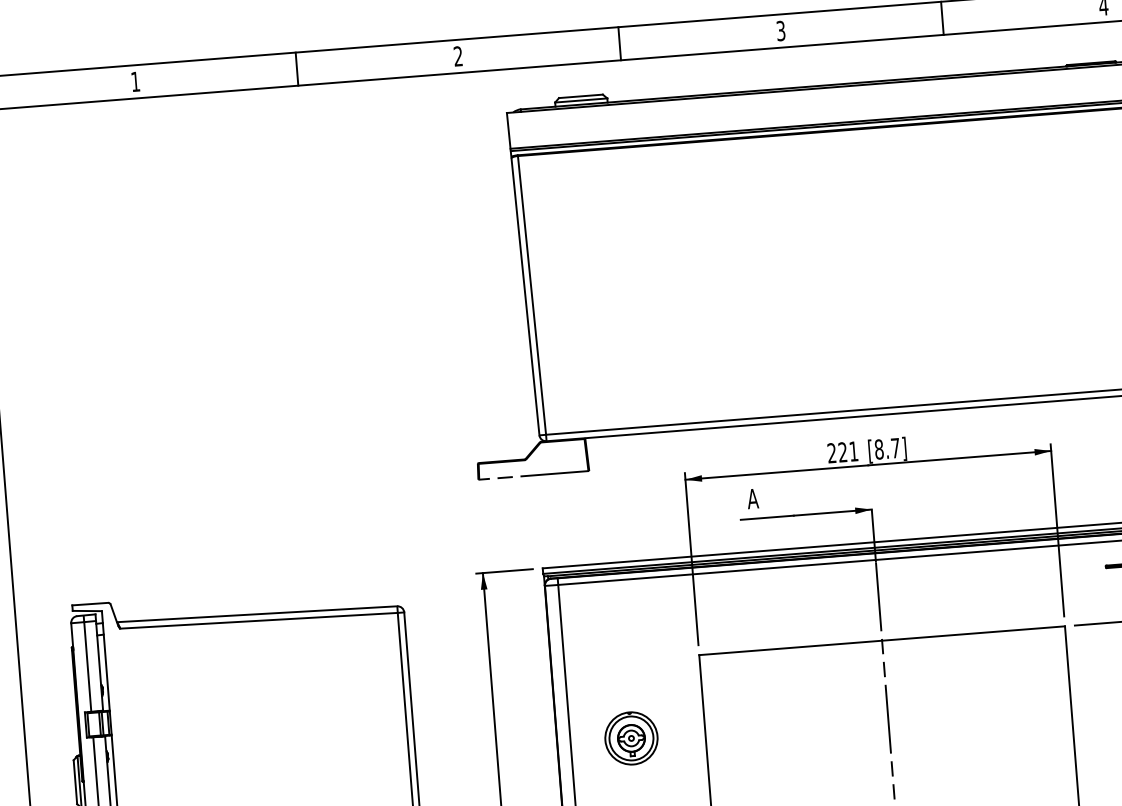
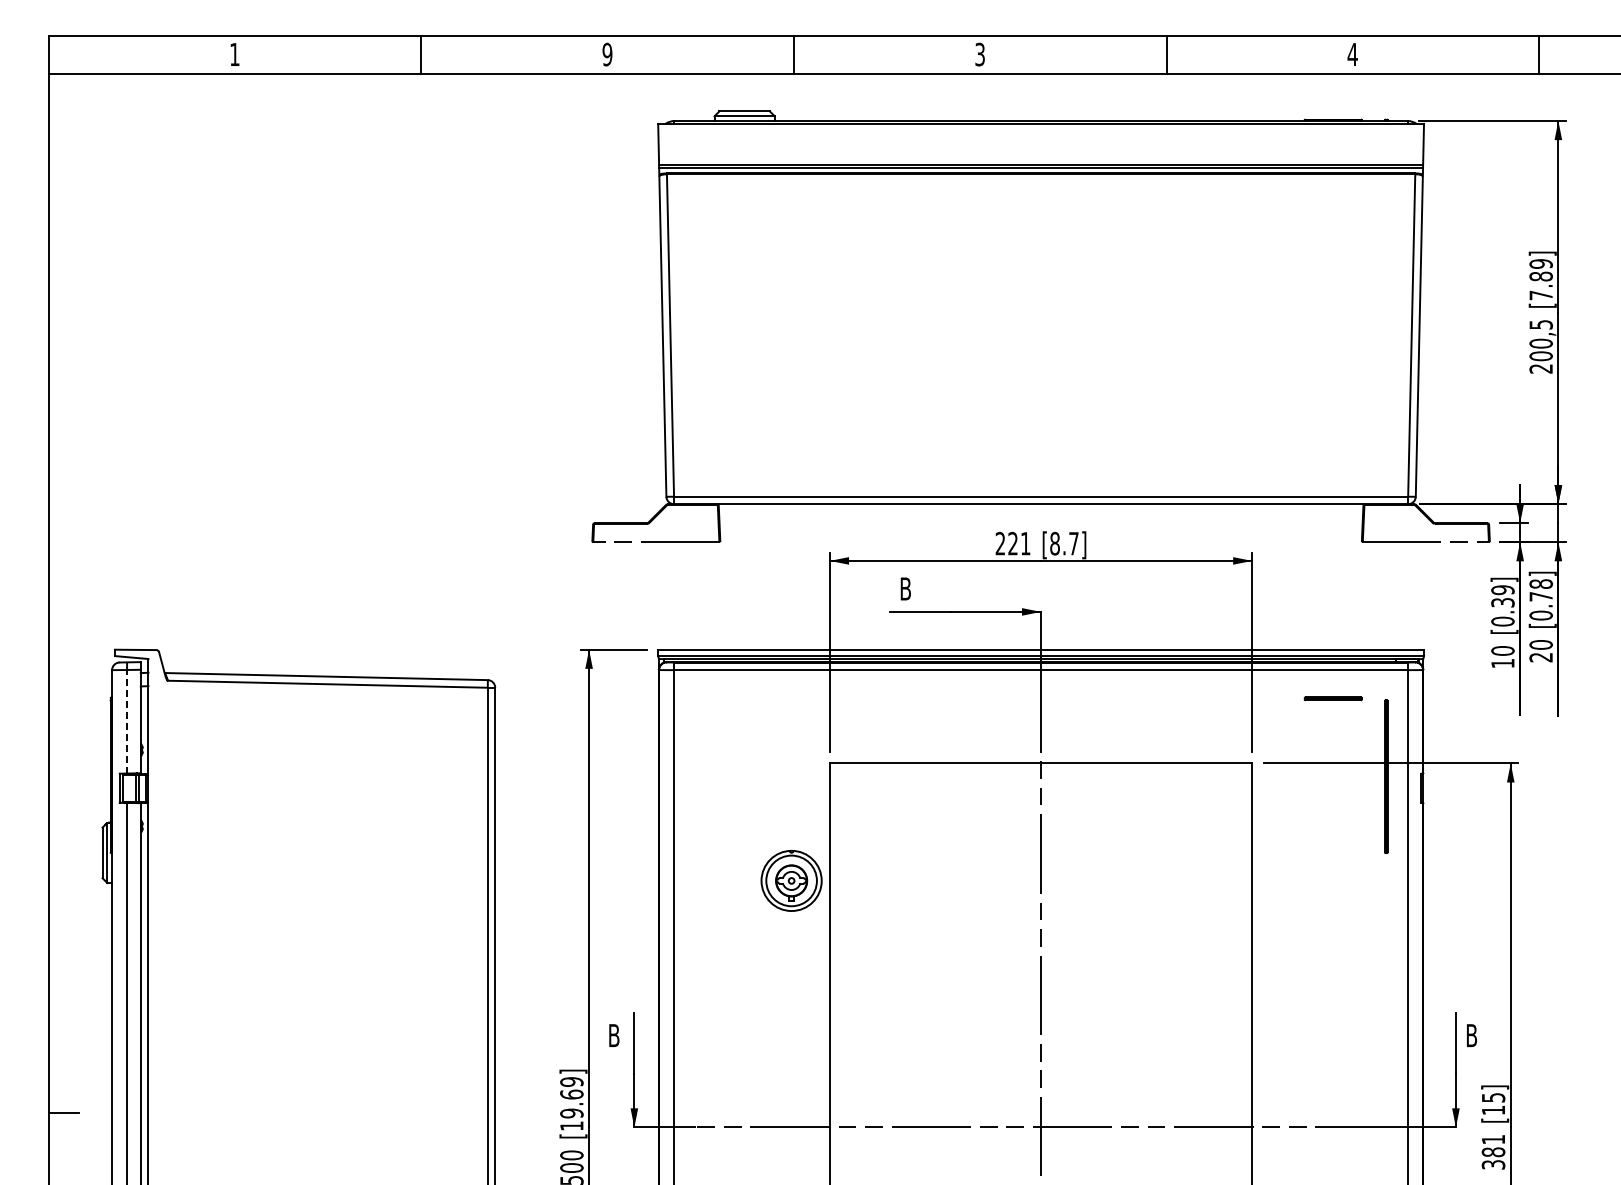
text: (458, 56) -> (607, 54), 2 -> 9
text: (752, 498) -> (905, 588), A -> B
line: (88, 666) -> (127, 721), solid -> dashed
part: (631, 738) -> (791, 880), moved

